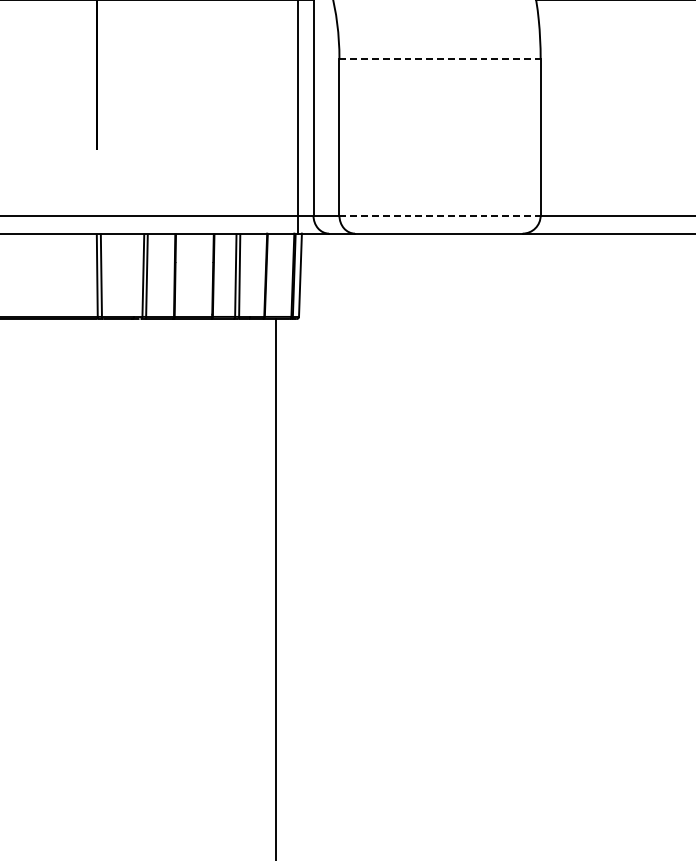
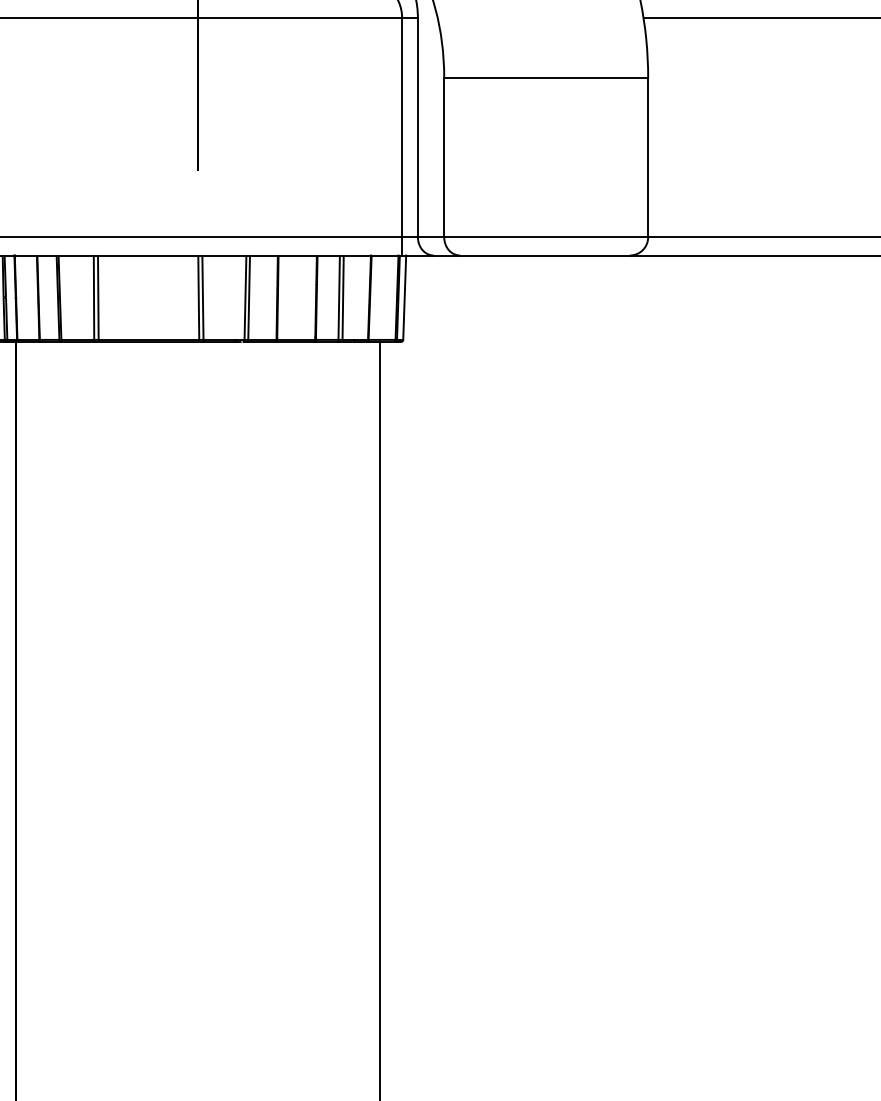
line: (440, 58) -> (546, 78), dashed -> solid
line: (440, 215) -> (546, 237), dashed -> solid

